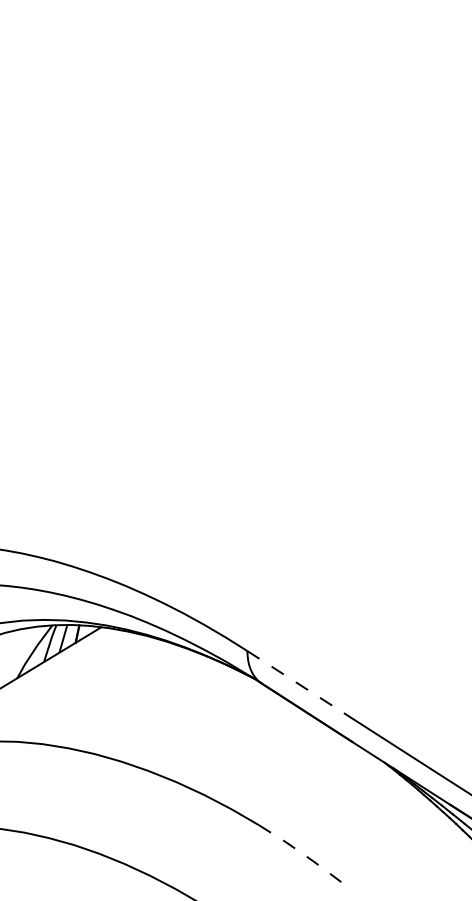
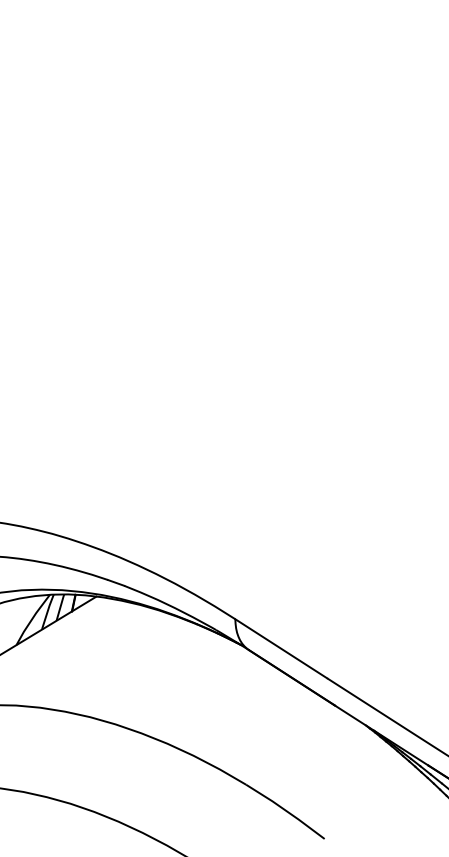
line: (295, 681) -> (281, 648), dashed -> solid
line: (301, 852) -> (286, 810), dashed -> solid

